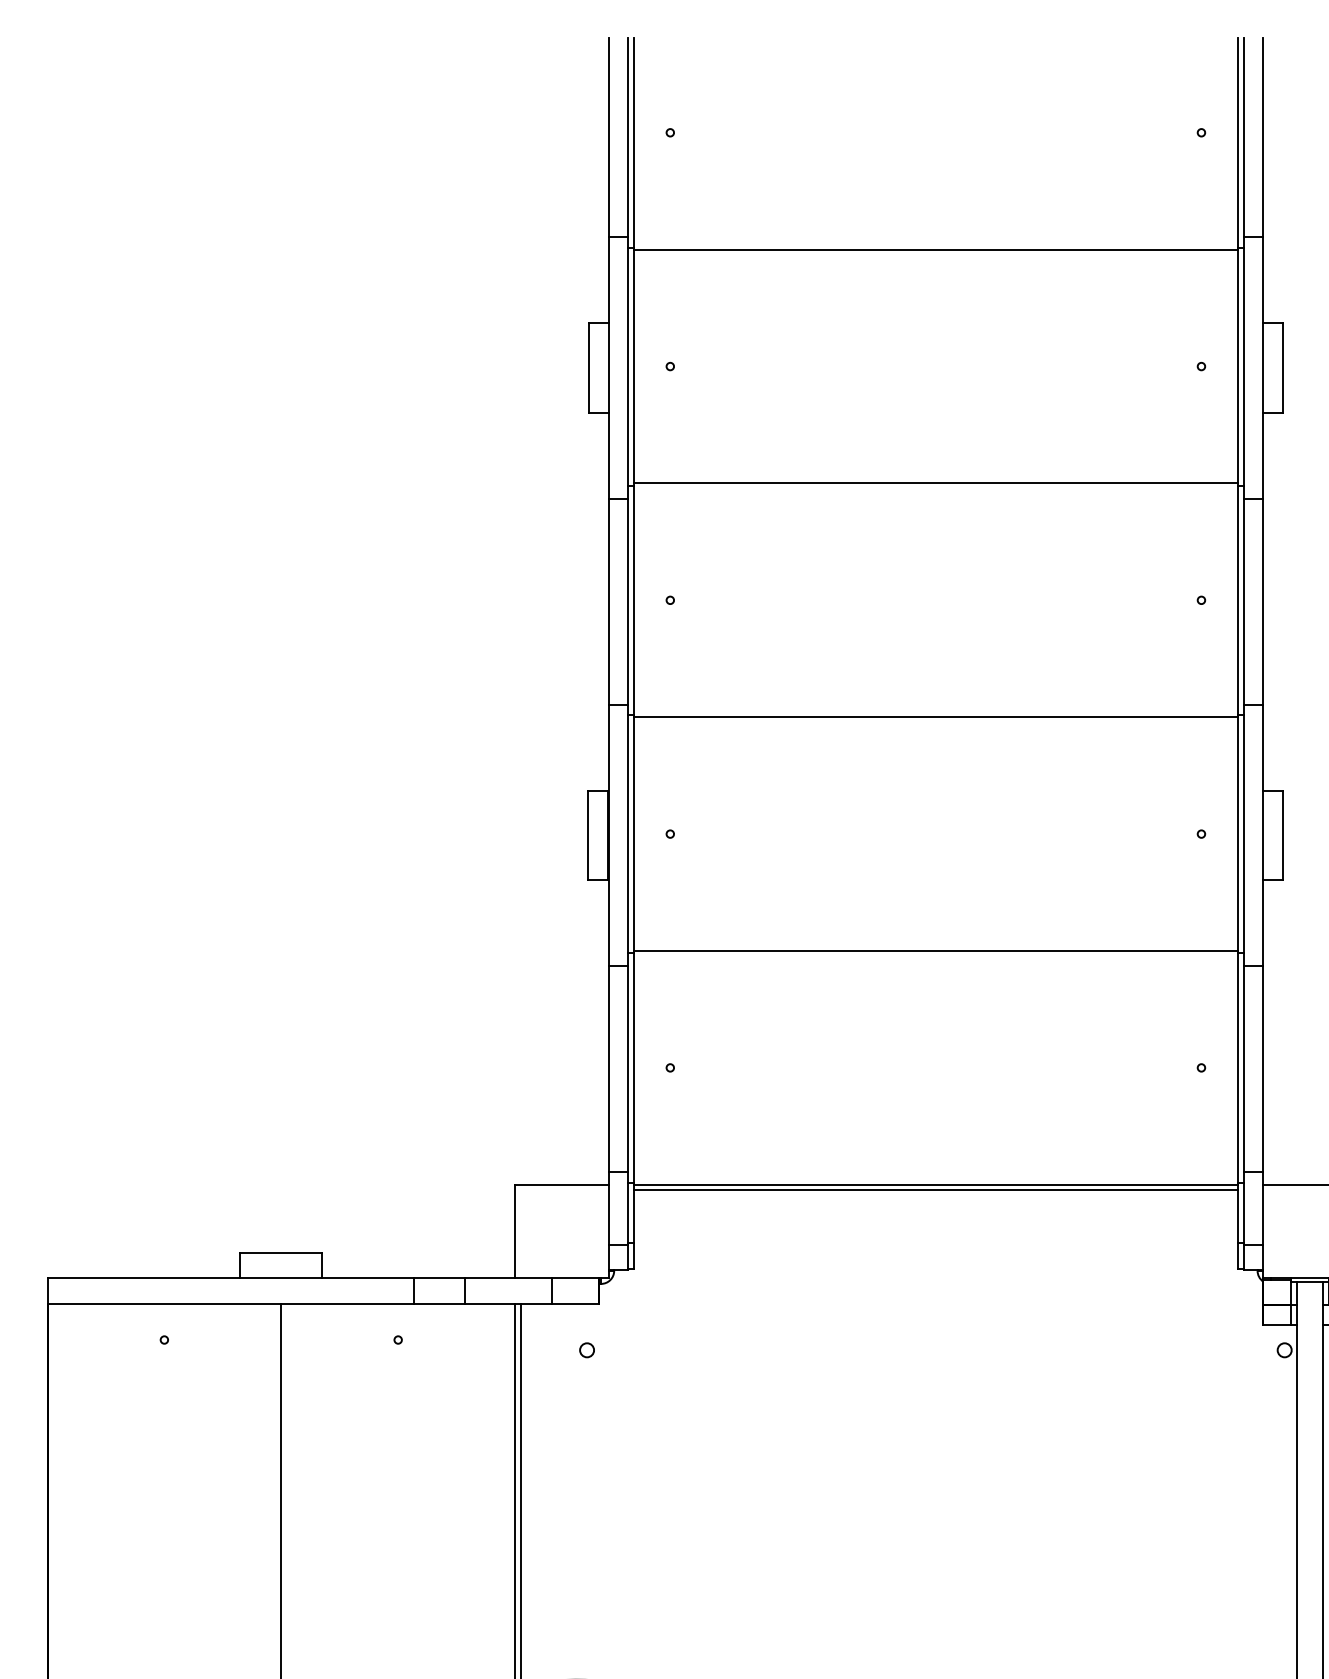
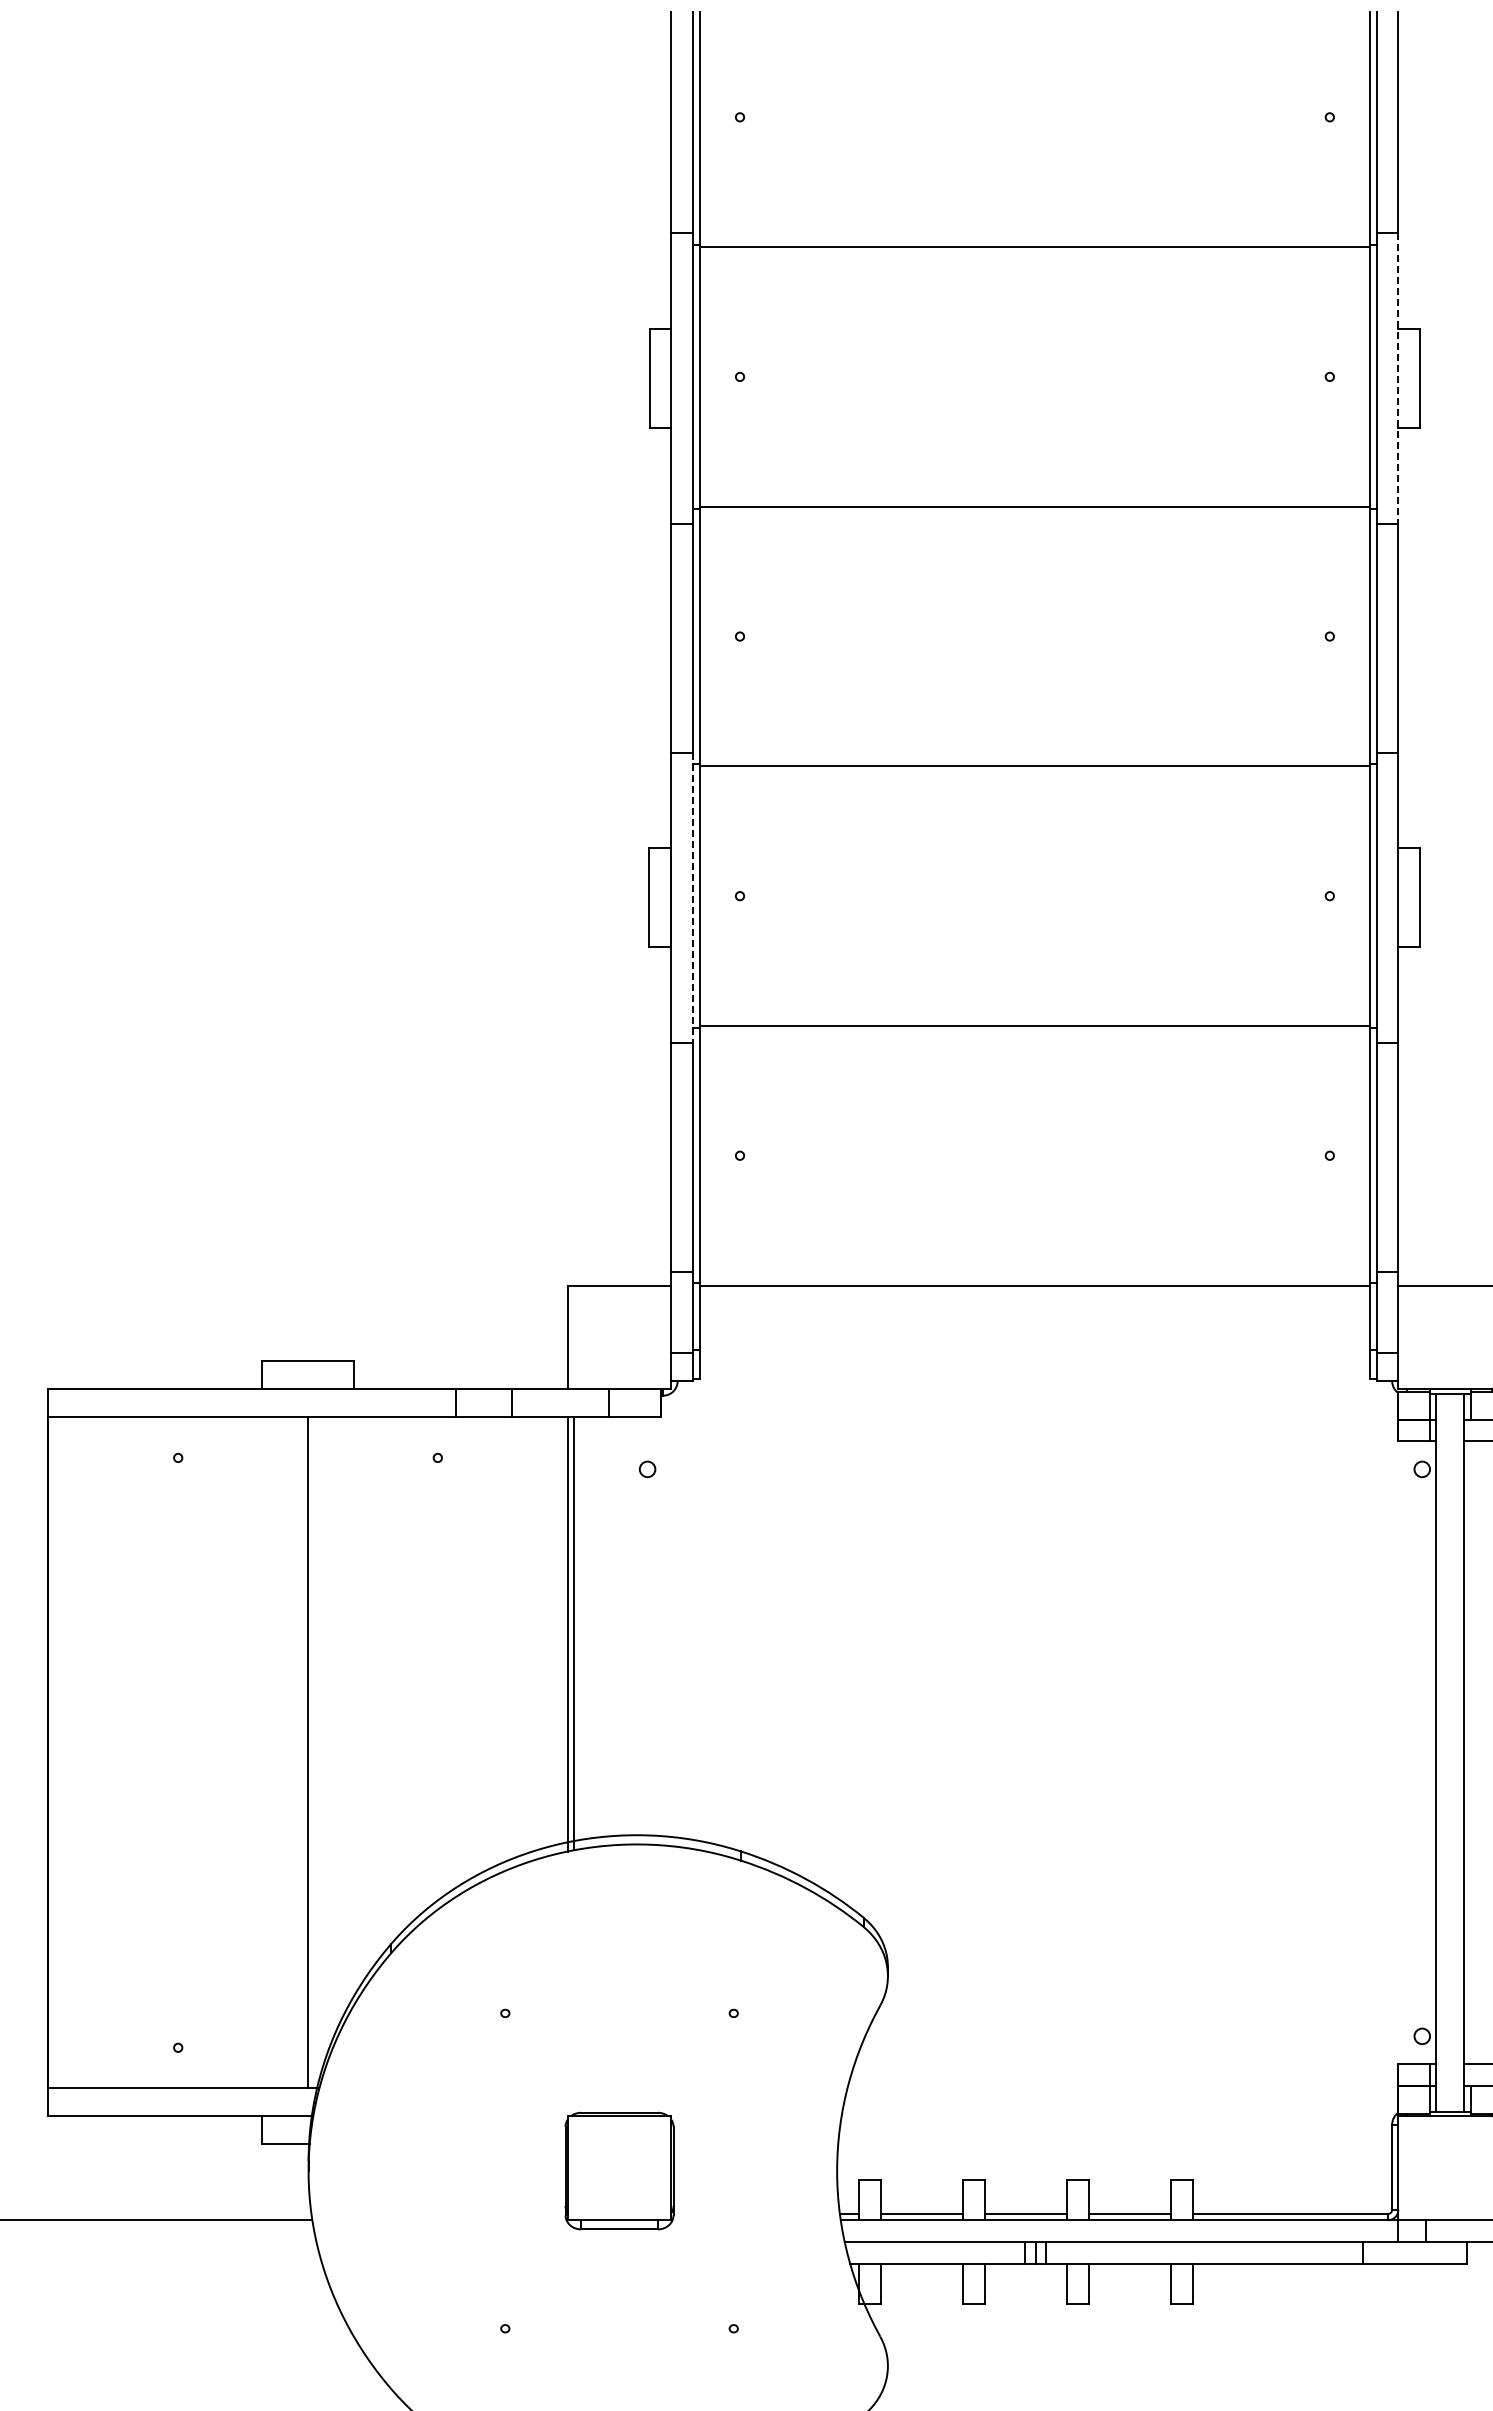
line: (1263, 367) -> (1398, 378), solid -> dashed
line: (628, 836) -> (693, 898), solid -> dashed
line: (935, 1190) -> (1034, 1291), removed

